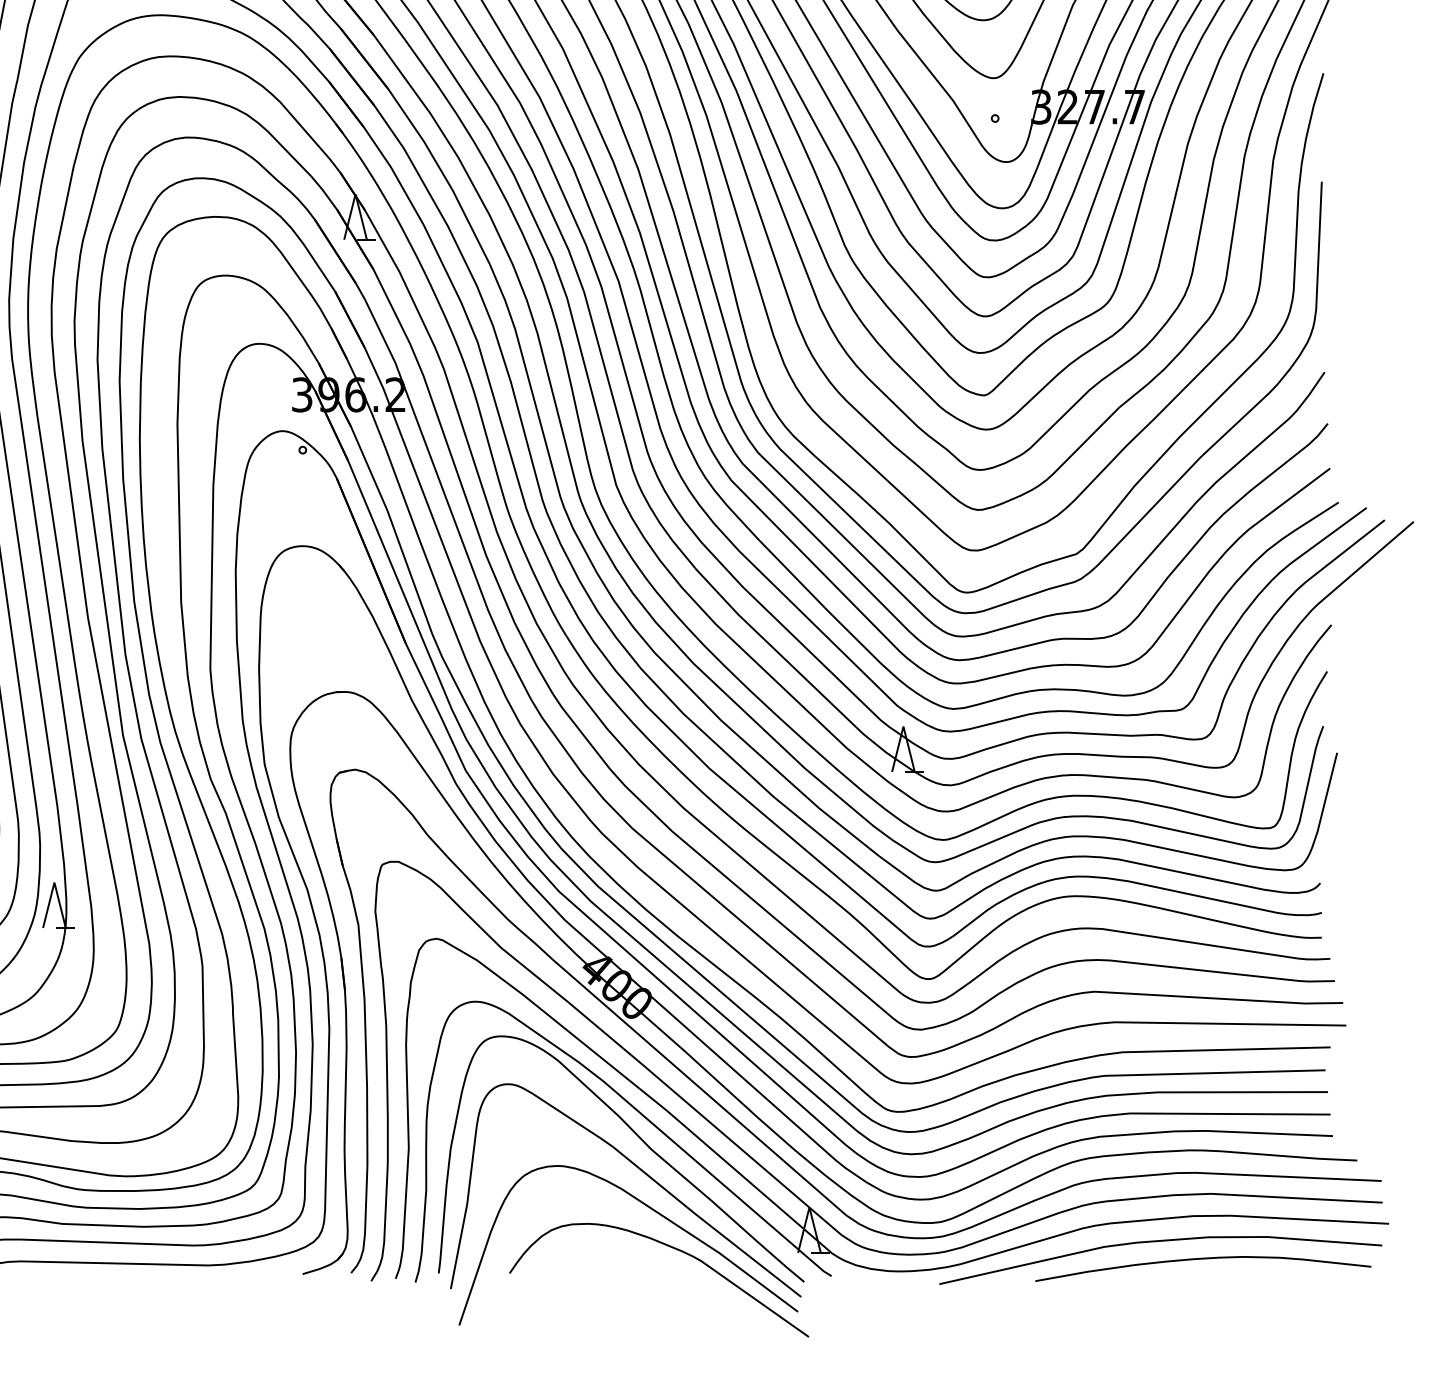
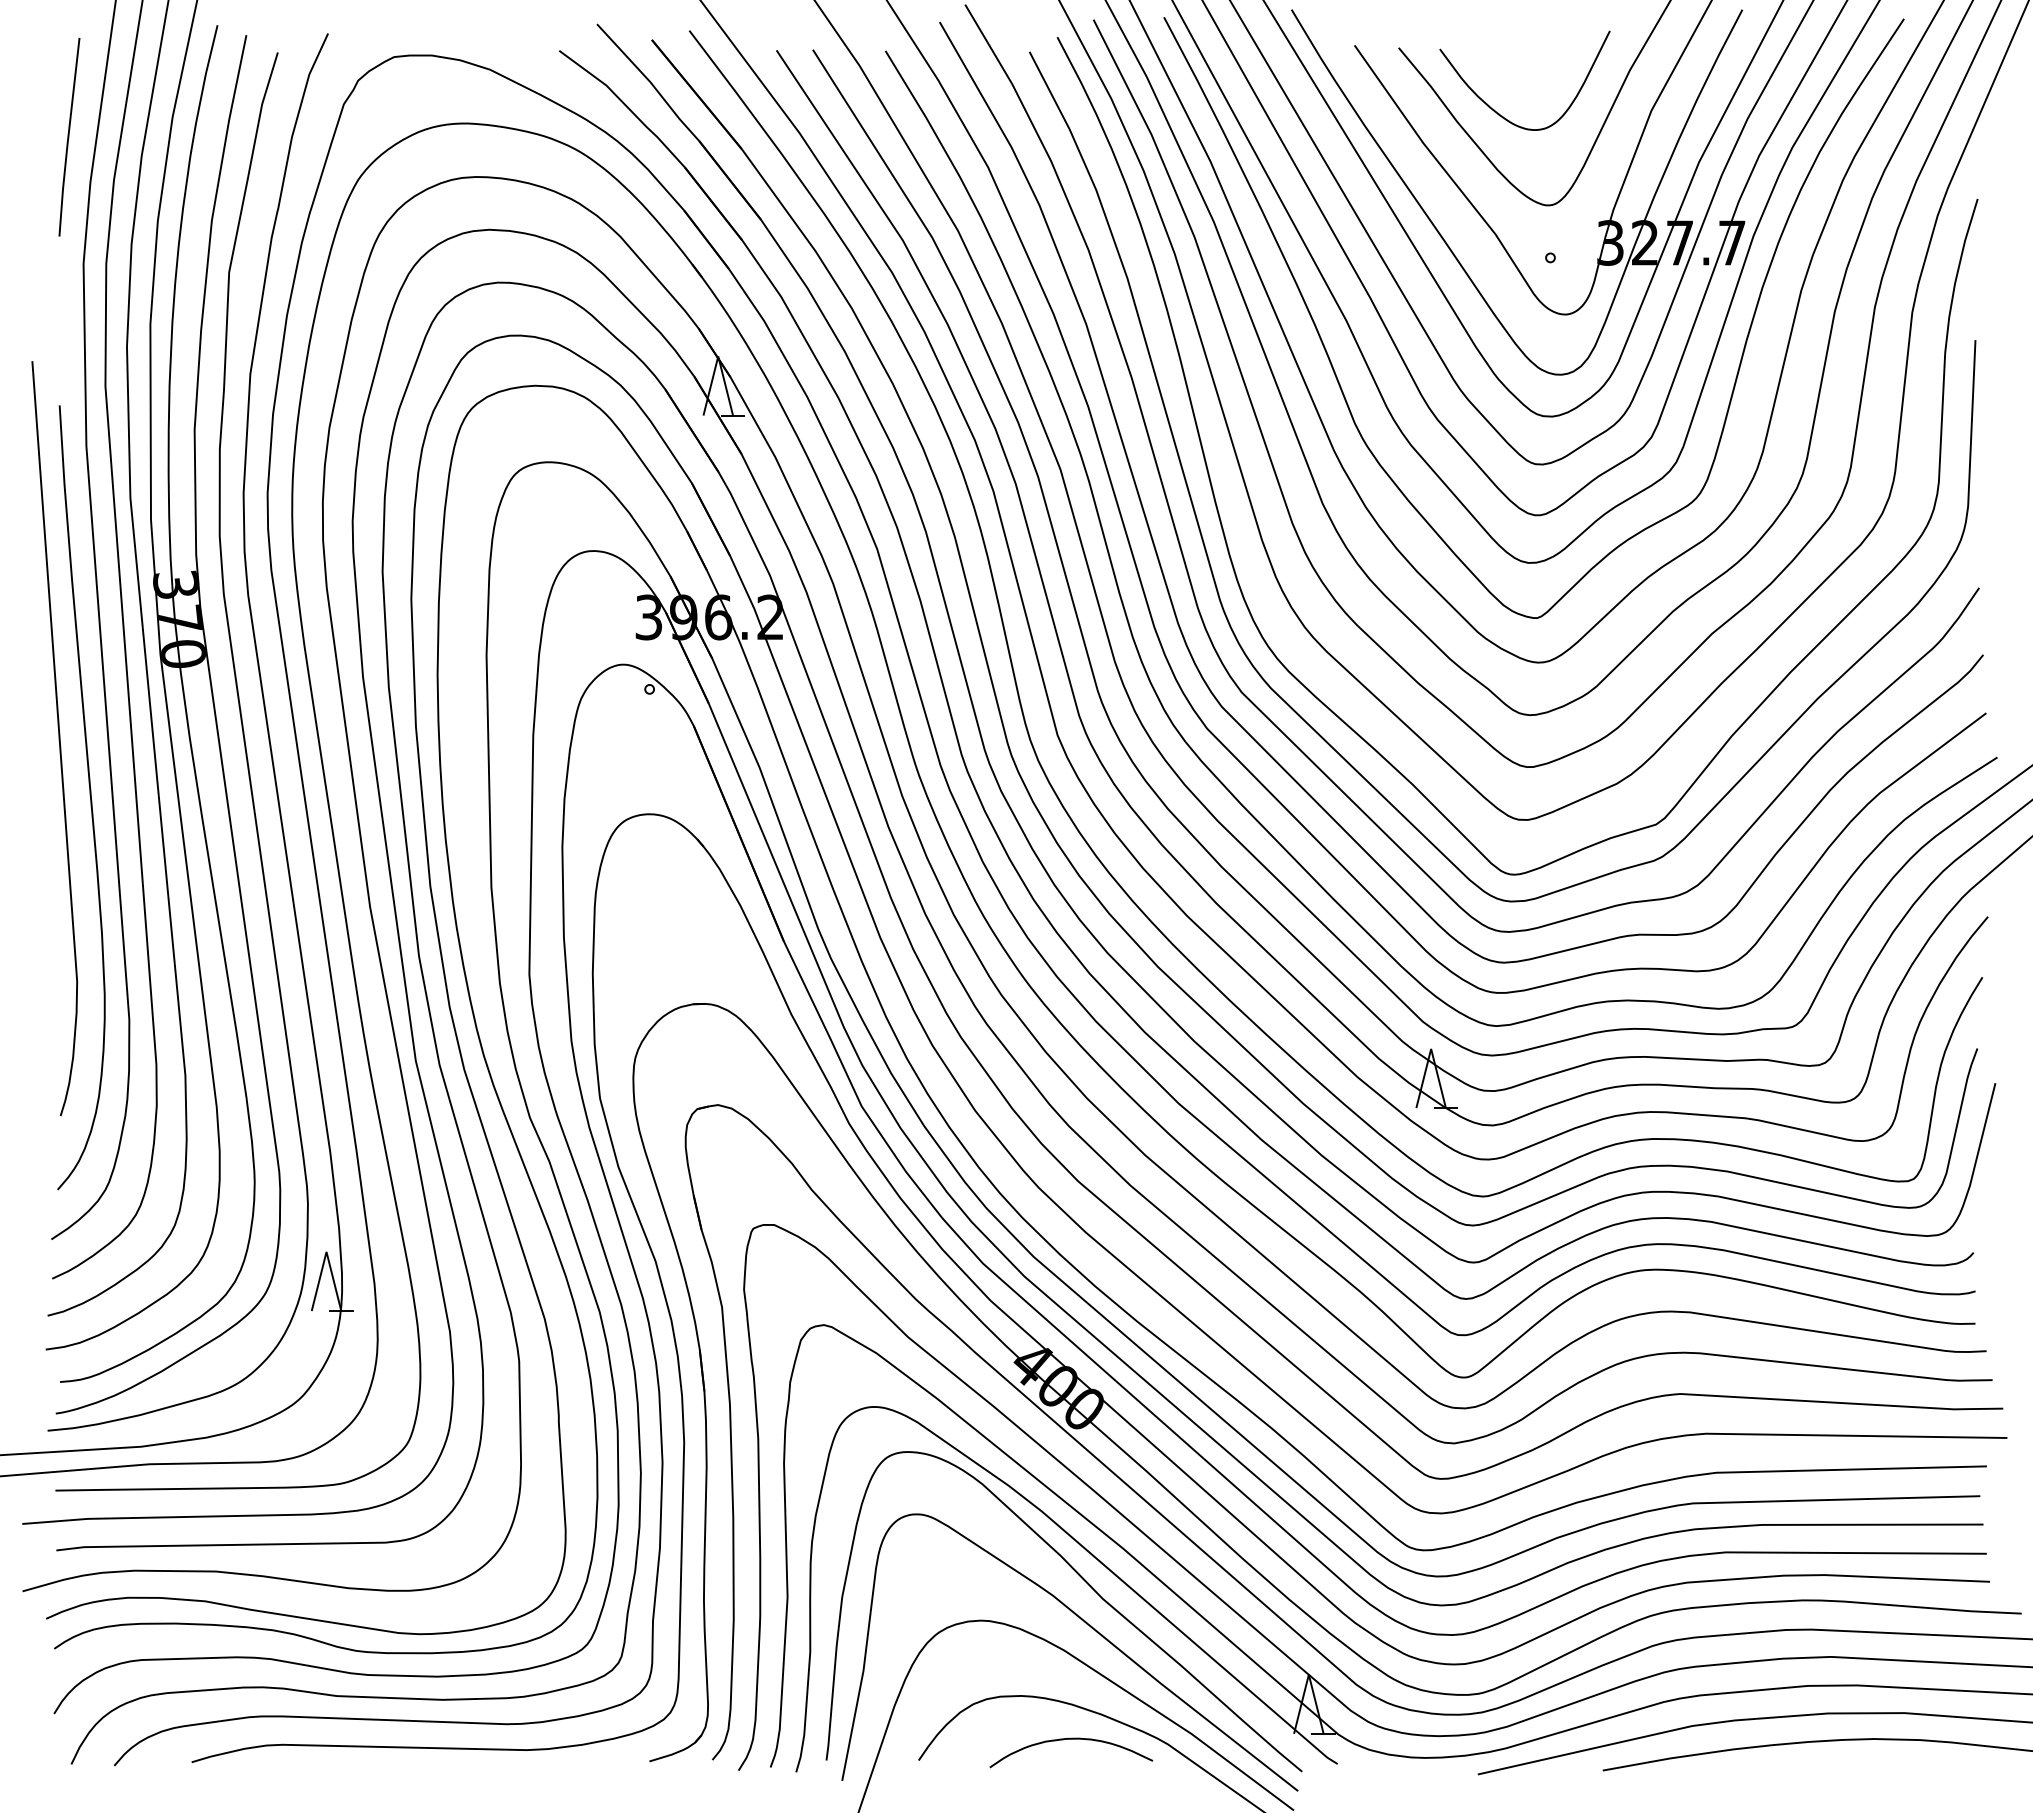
curve: (627, 1257) -> (1071, 1739), added

